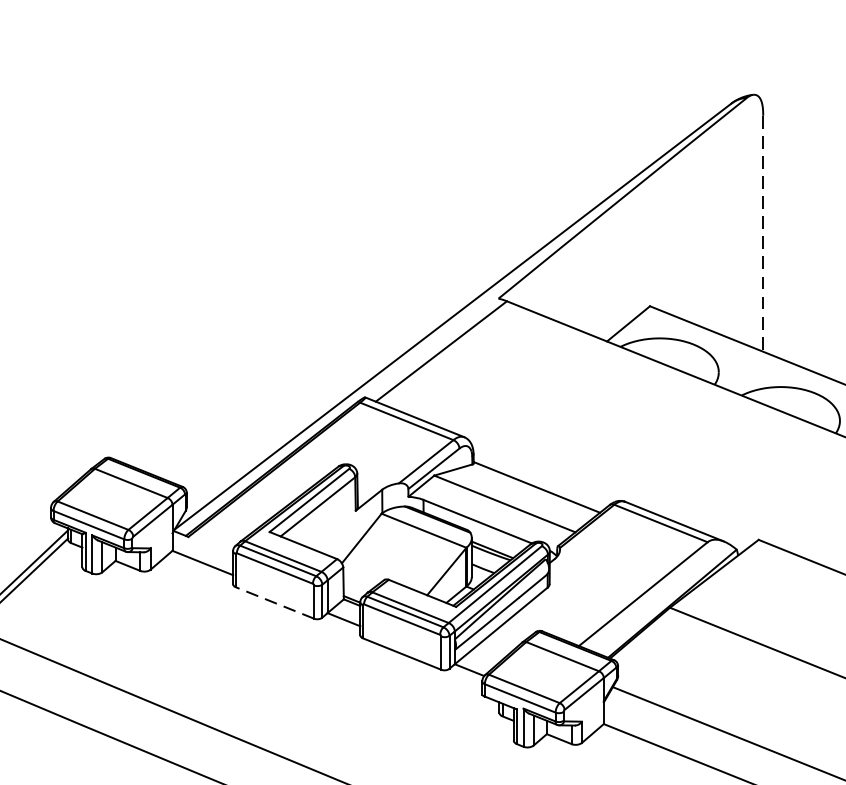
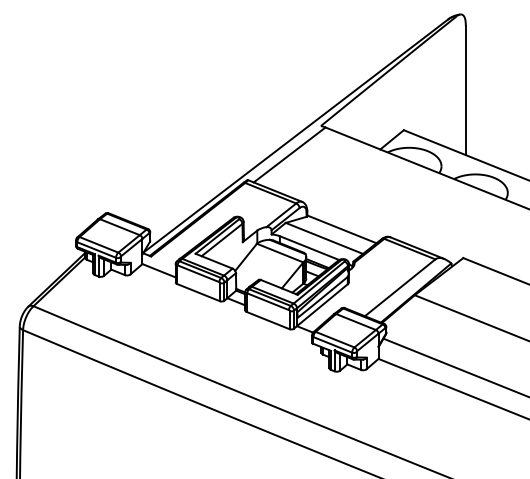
line: (762, 233) -> (465, 90), dashed -> solid
line: (274, 602) -> (198, 292), dashed -> solid

